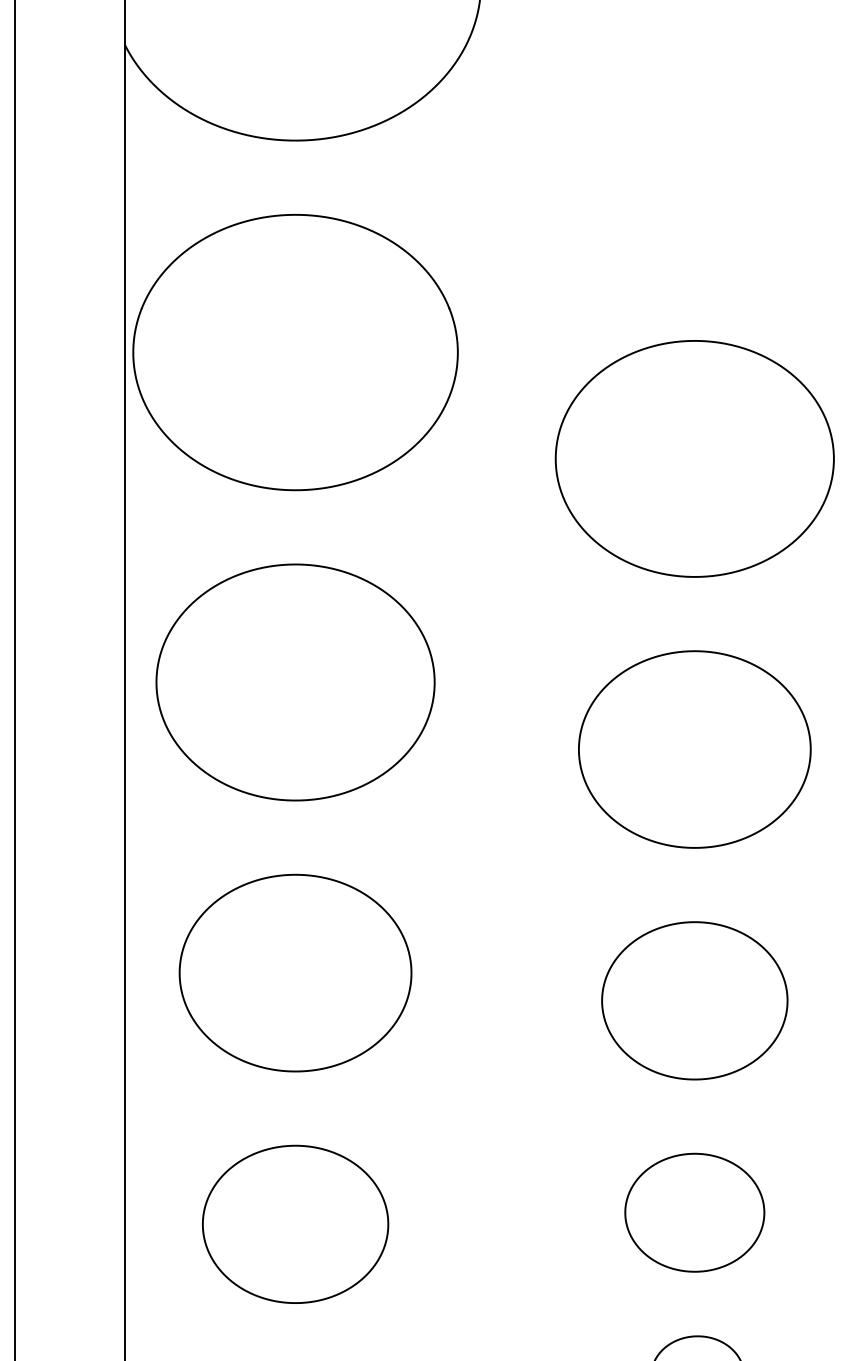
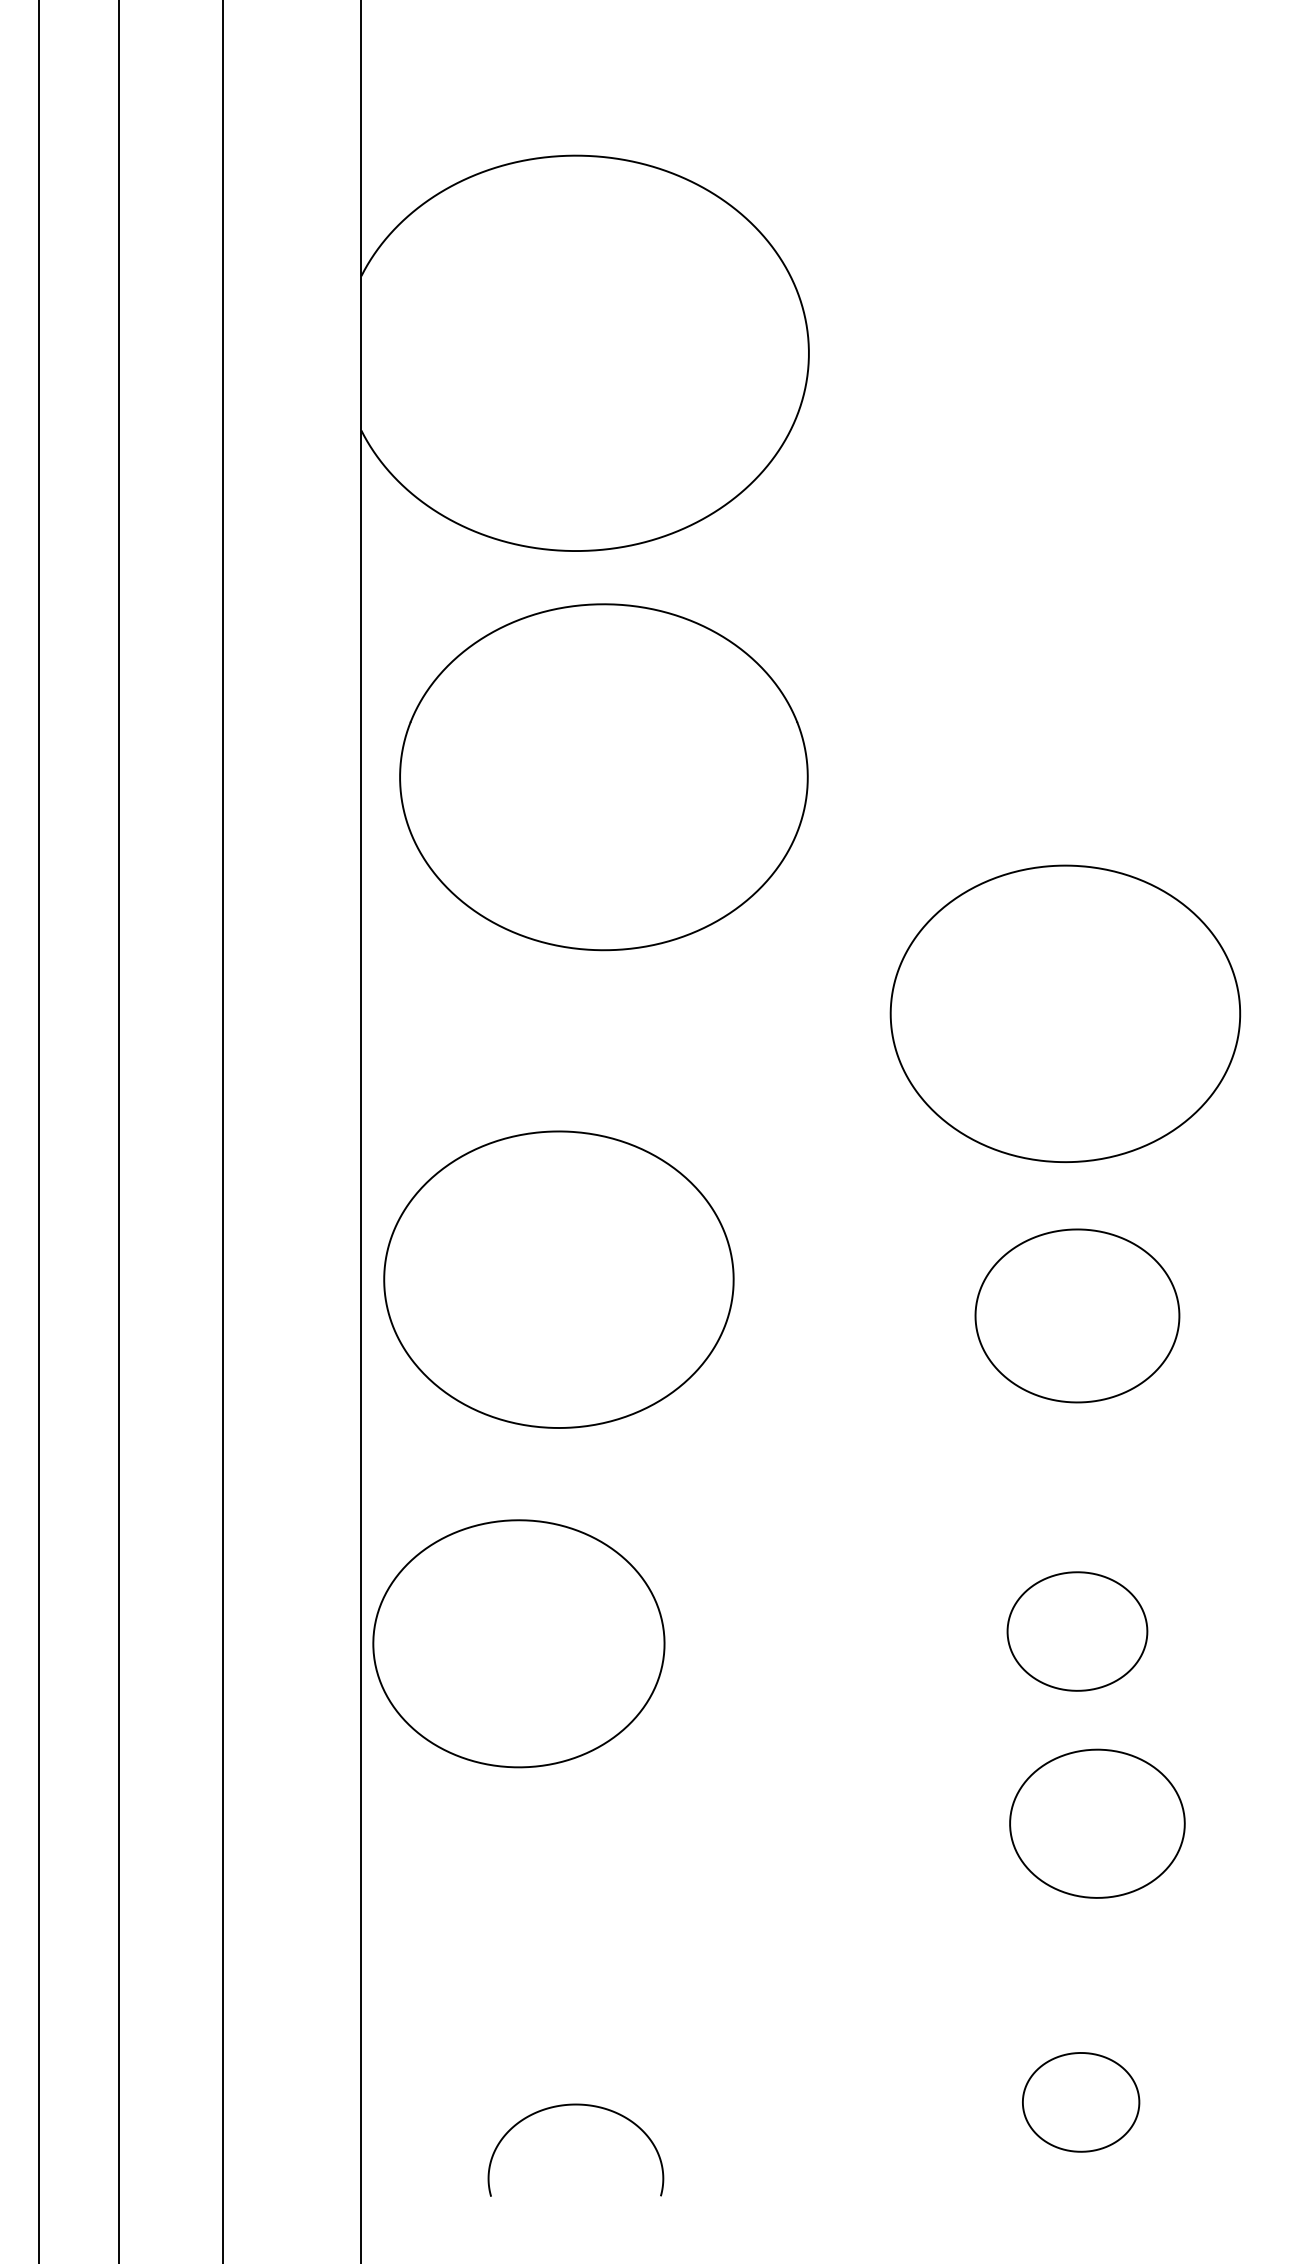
part: (295, 352) -> (603, 777), moved
part: (694, 458) -> (1065, 1013), moved
part: (295, 682) -> (558, 1279), moved
part: (694, 749) -> (1077, 1315), size x0.7
part: (295, 972) -> (518, 1643), moved
part: (694, 1000) -> (1077, 1631), size x0.6
part: (694, 1212) -> (1097, 1823), moved
part: (295, 1224) -> (575, 1912), removed

